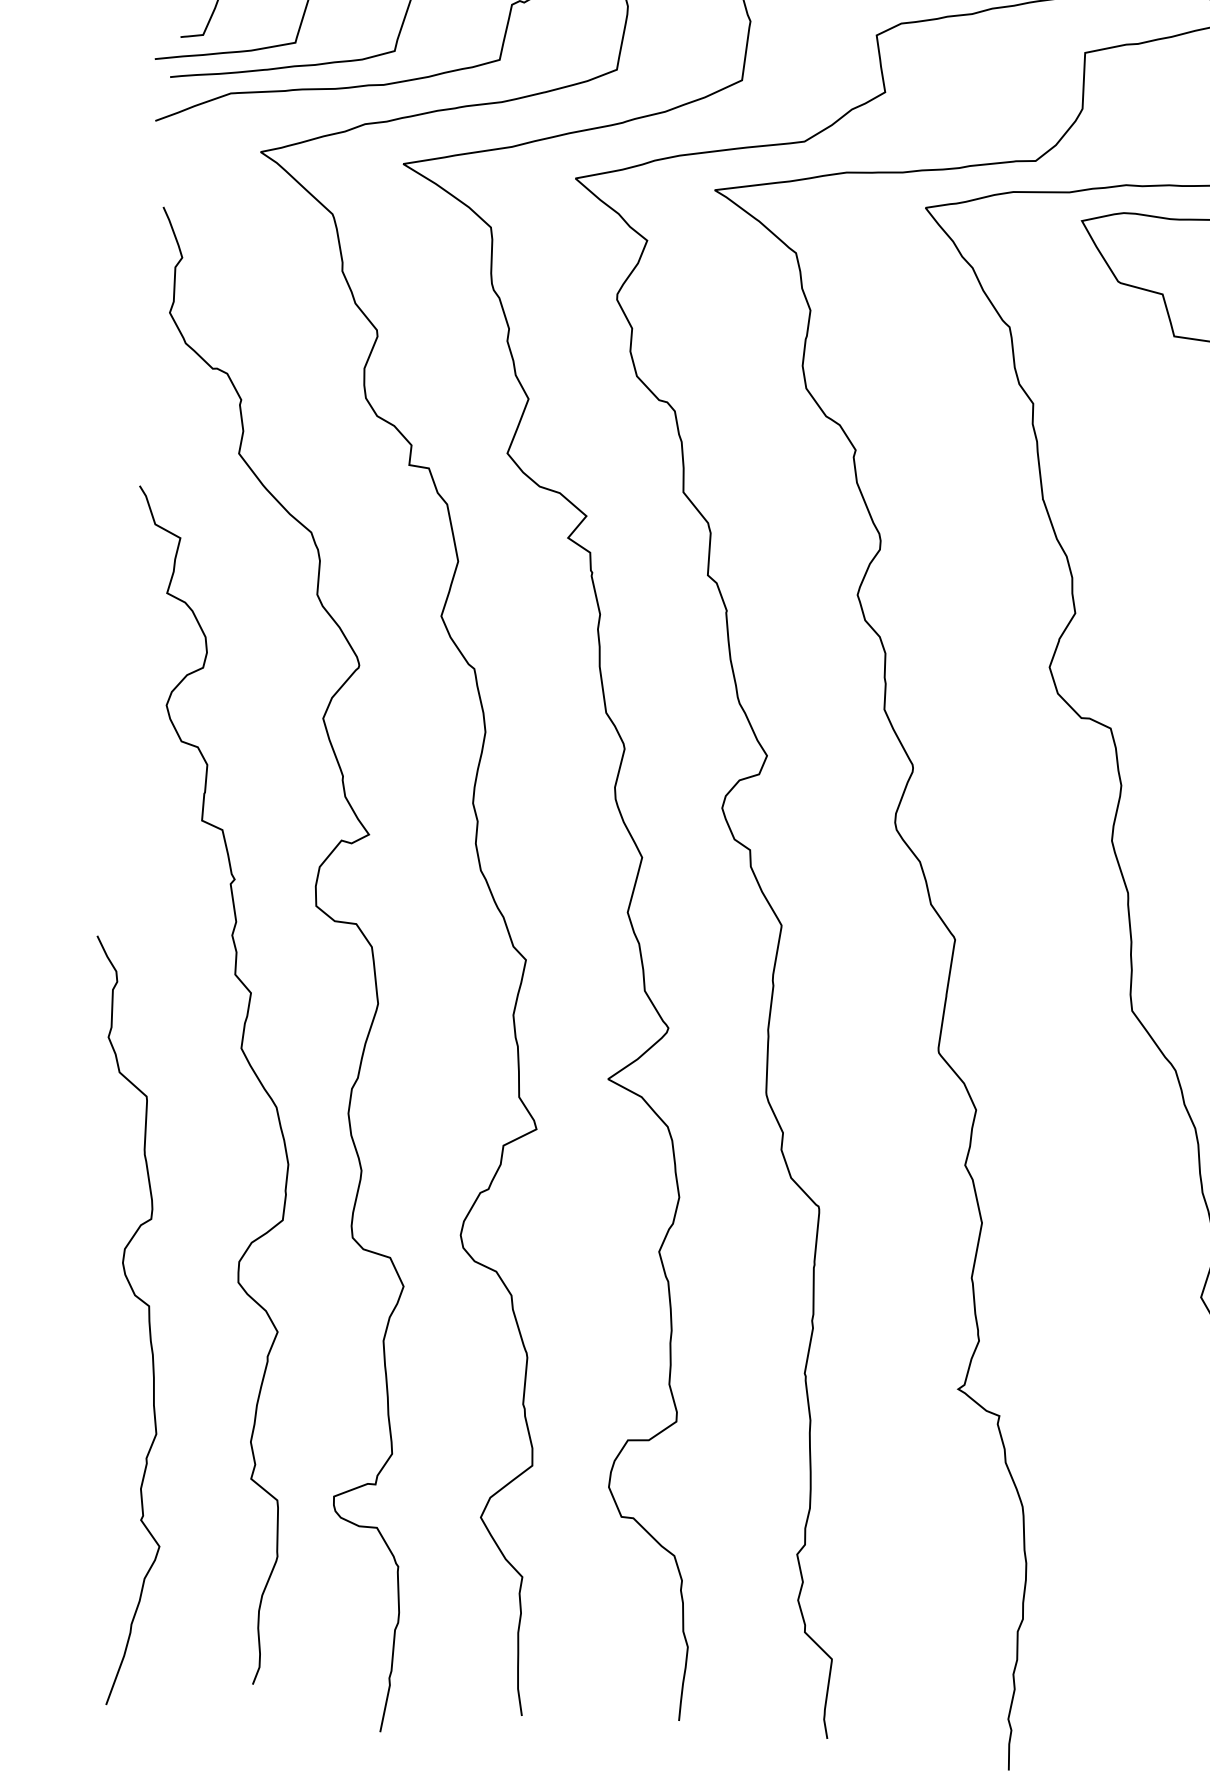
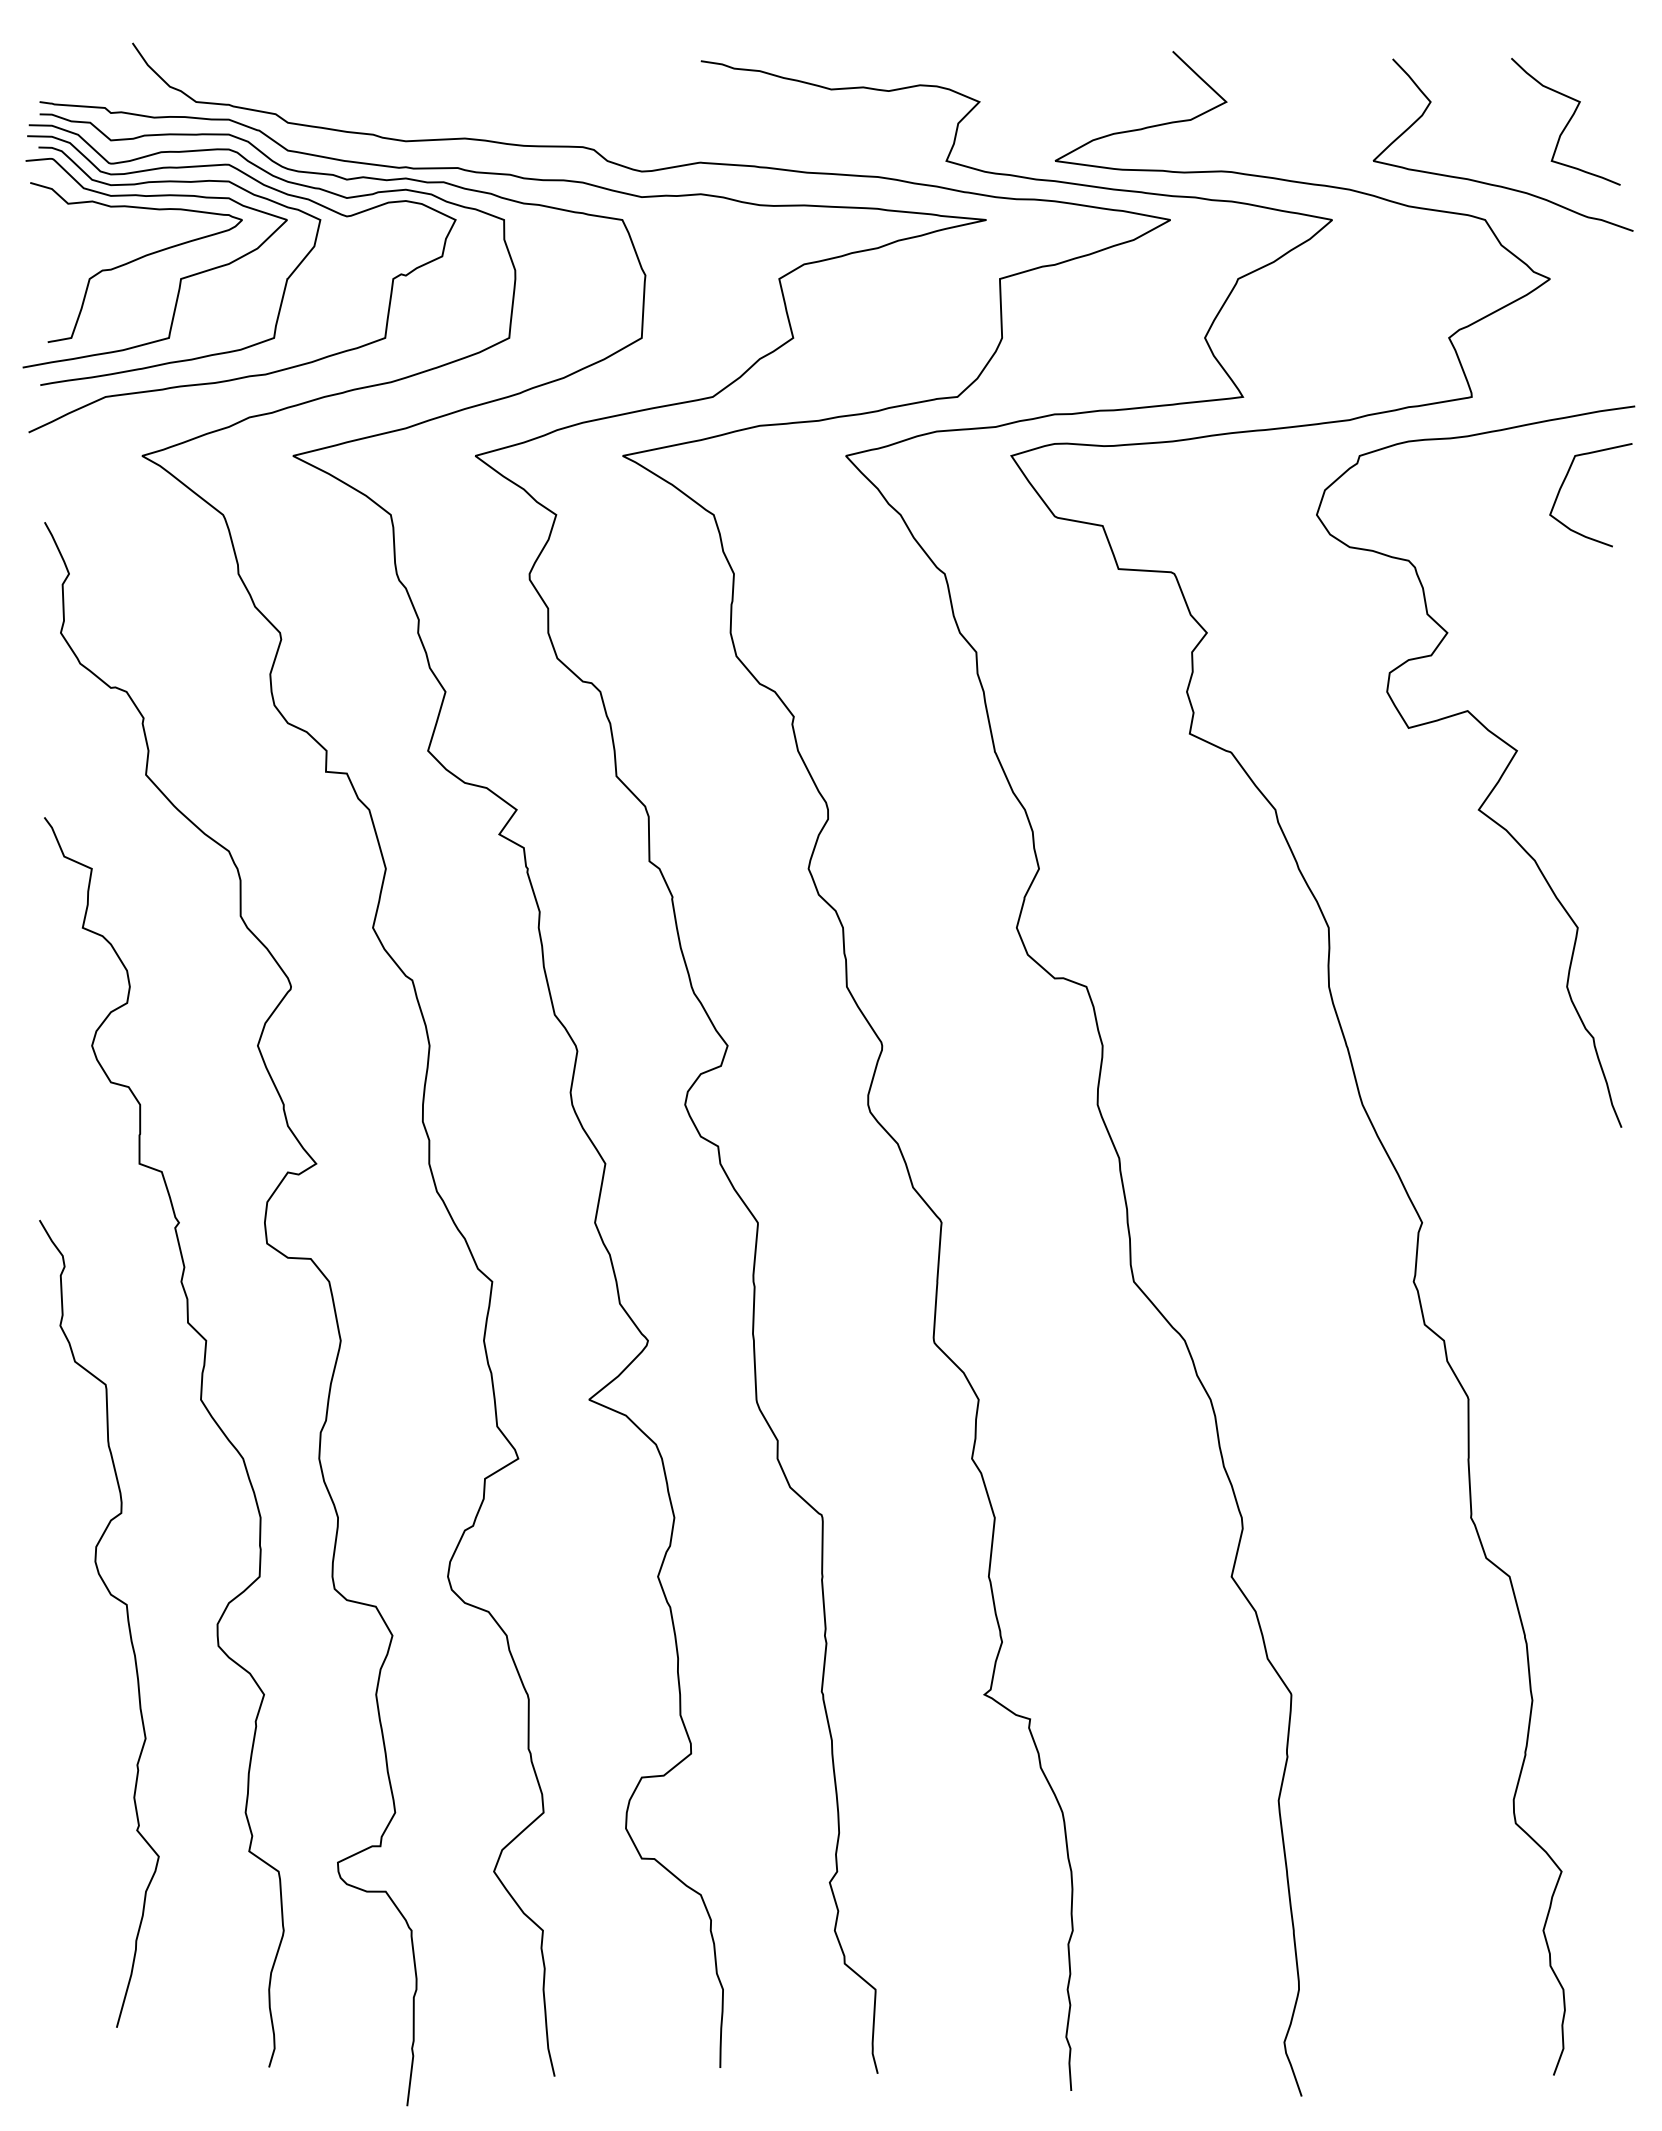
curve: (148, 1323) -> (127, 1623), moved

